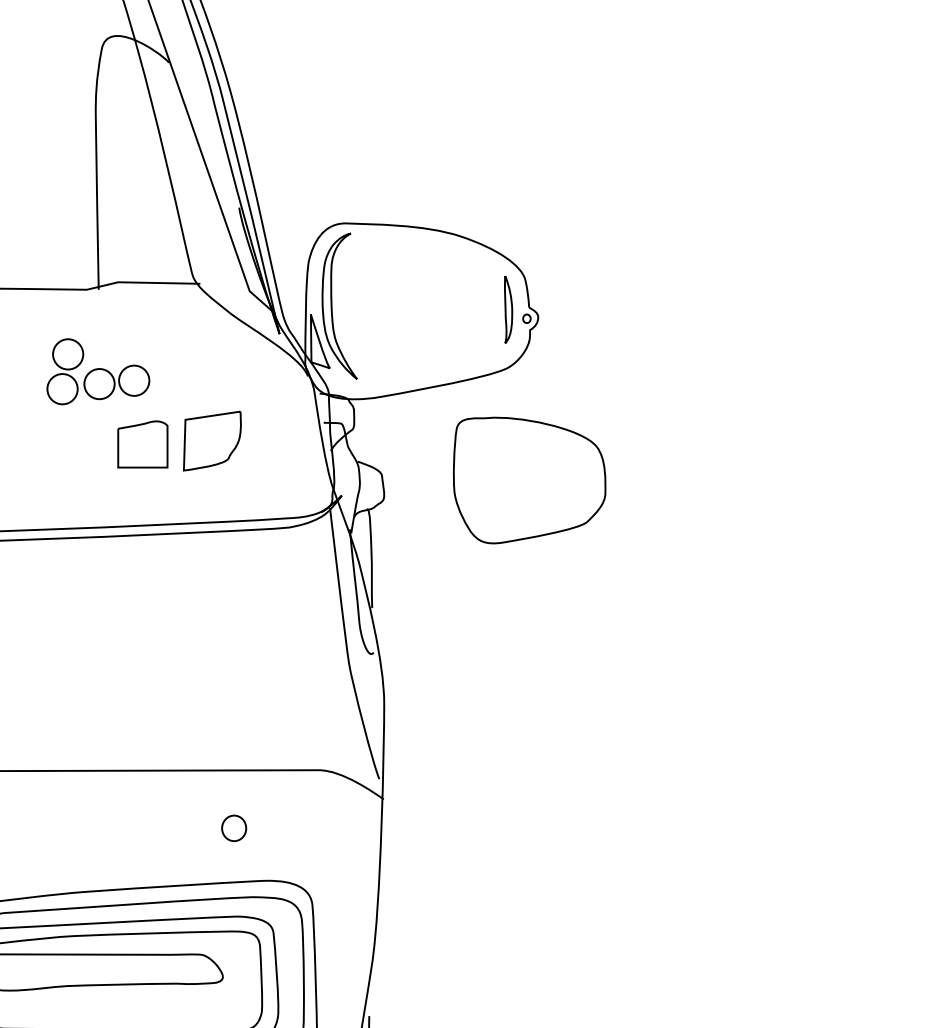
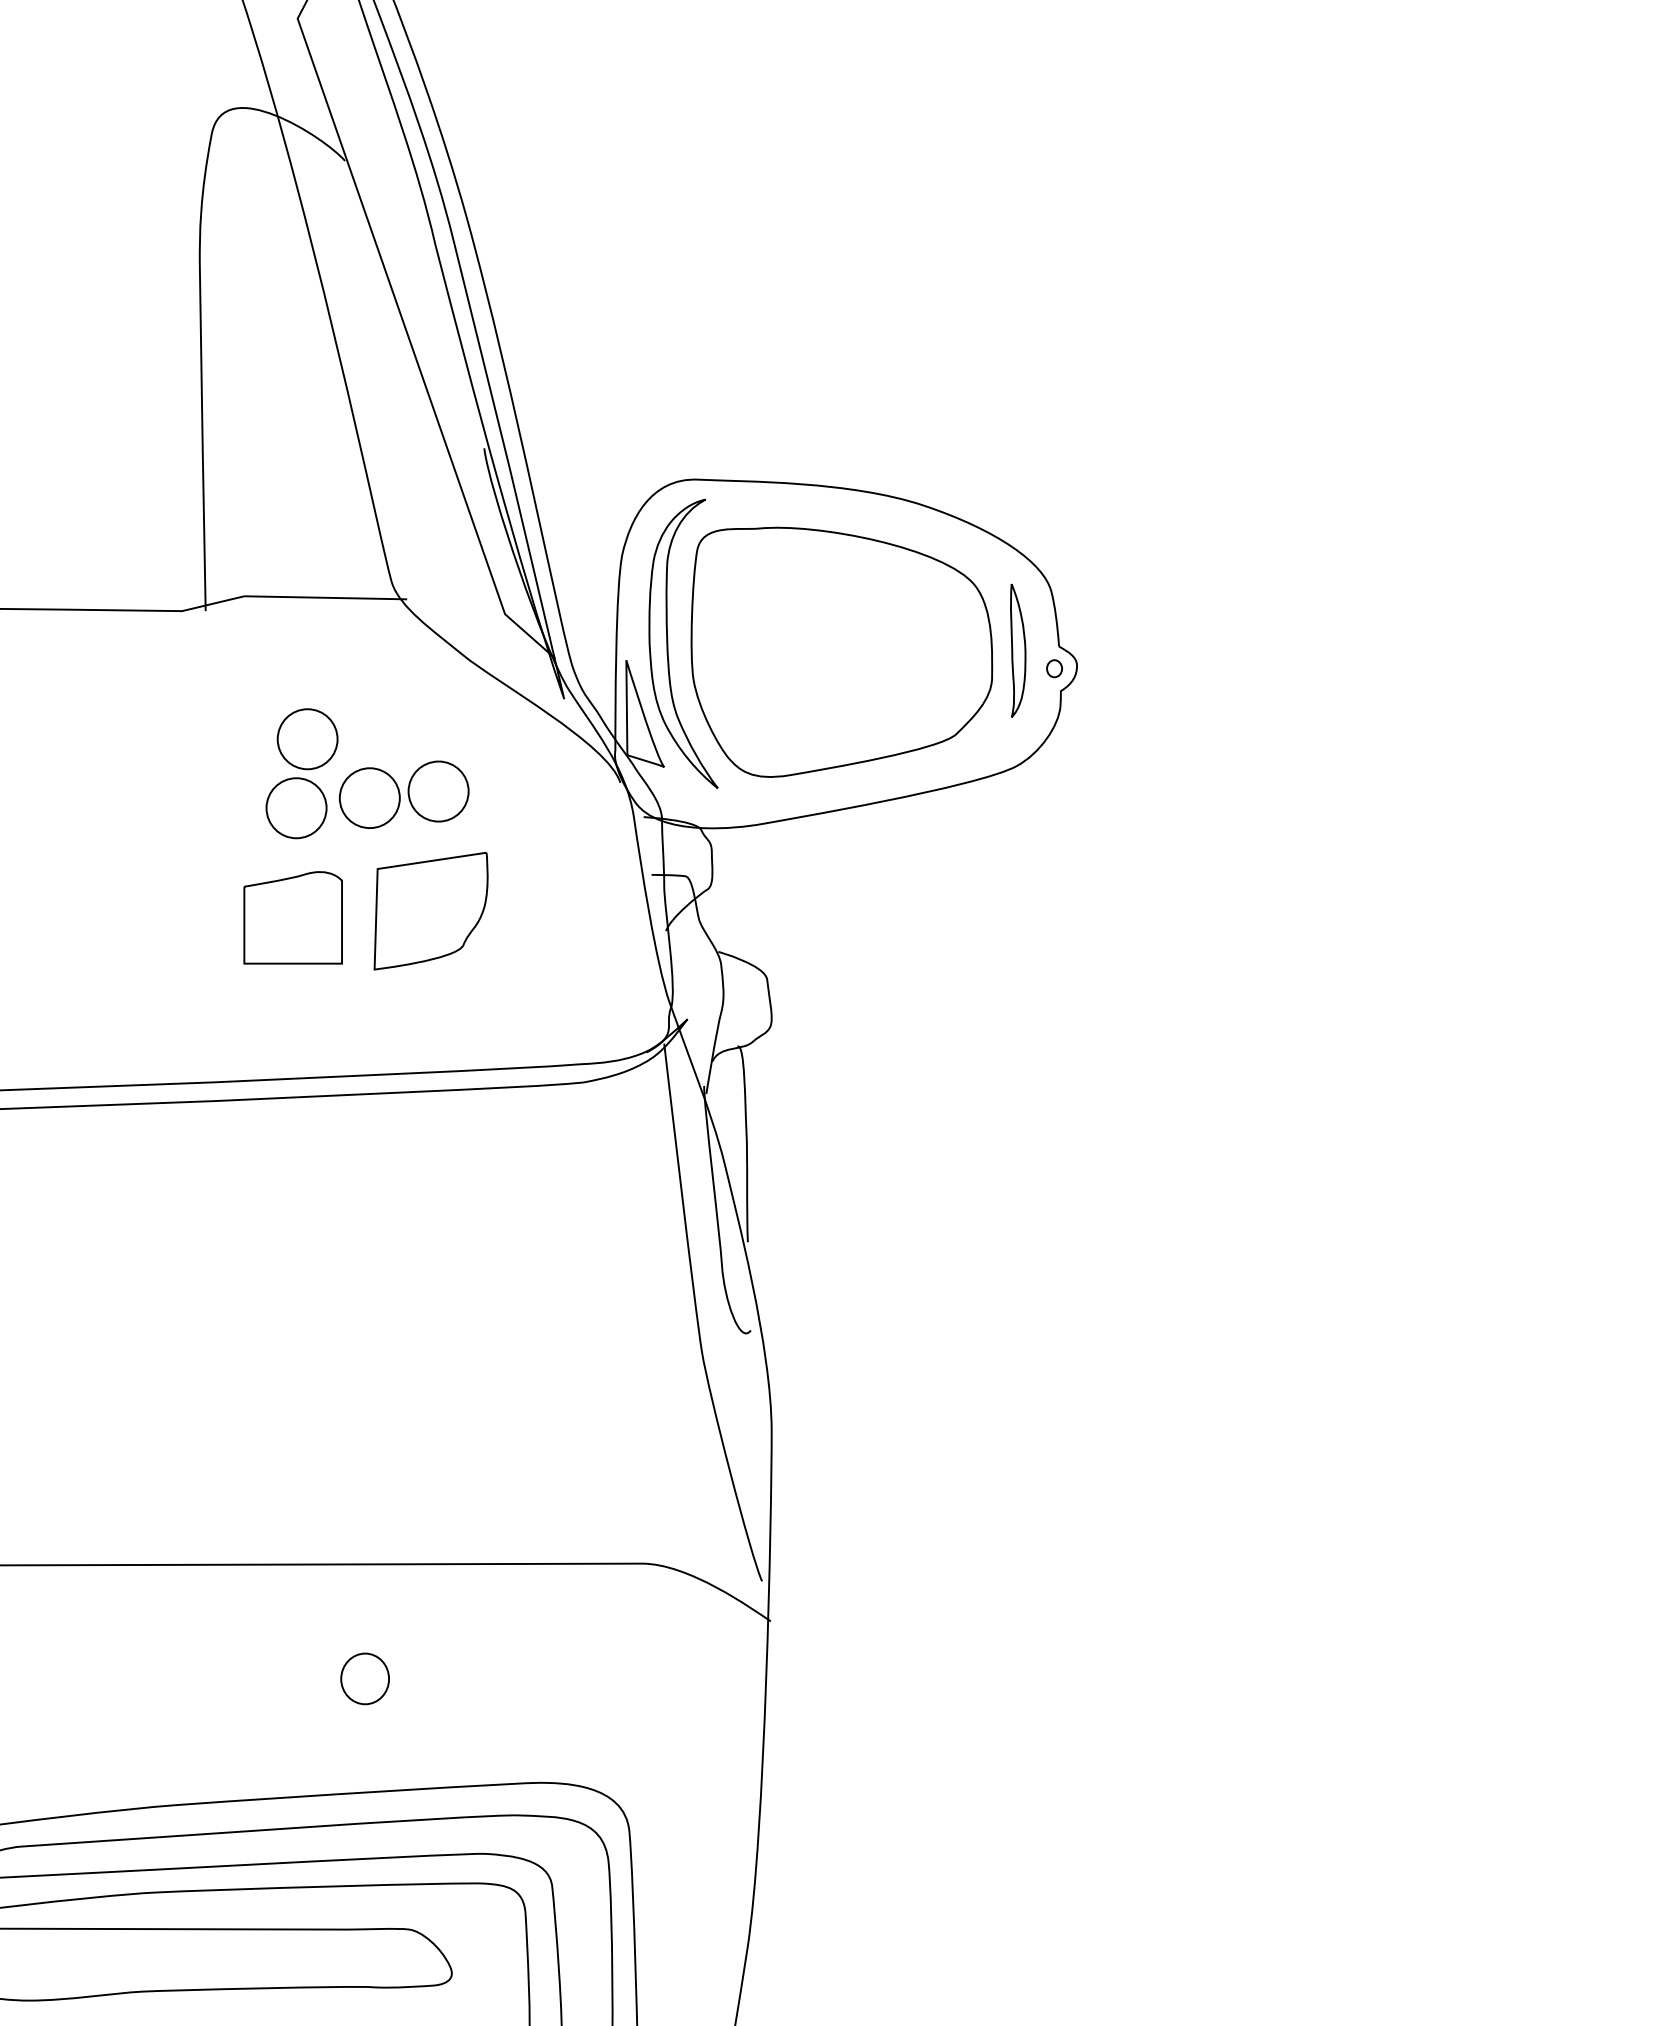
part: (98, 371) -> (367, 773), moved
part: (529, 480) -> (841, 652), moved
part: (234, 827) -> (365, 1677), moved

